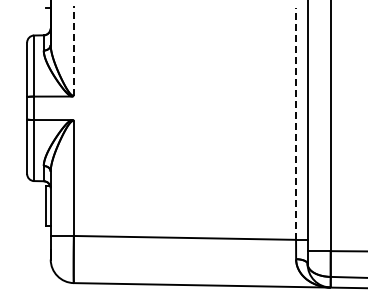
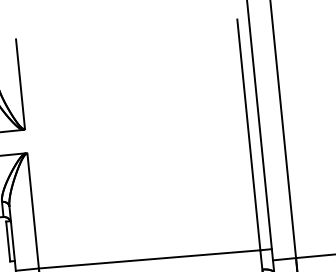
line: (73, 50) -> (20, 83), dashed -> solid
line: (296, 123) -> (249, 134), dashed -> solid

